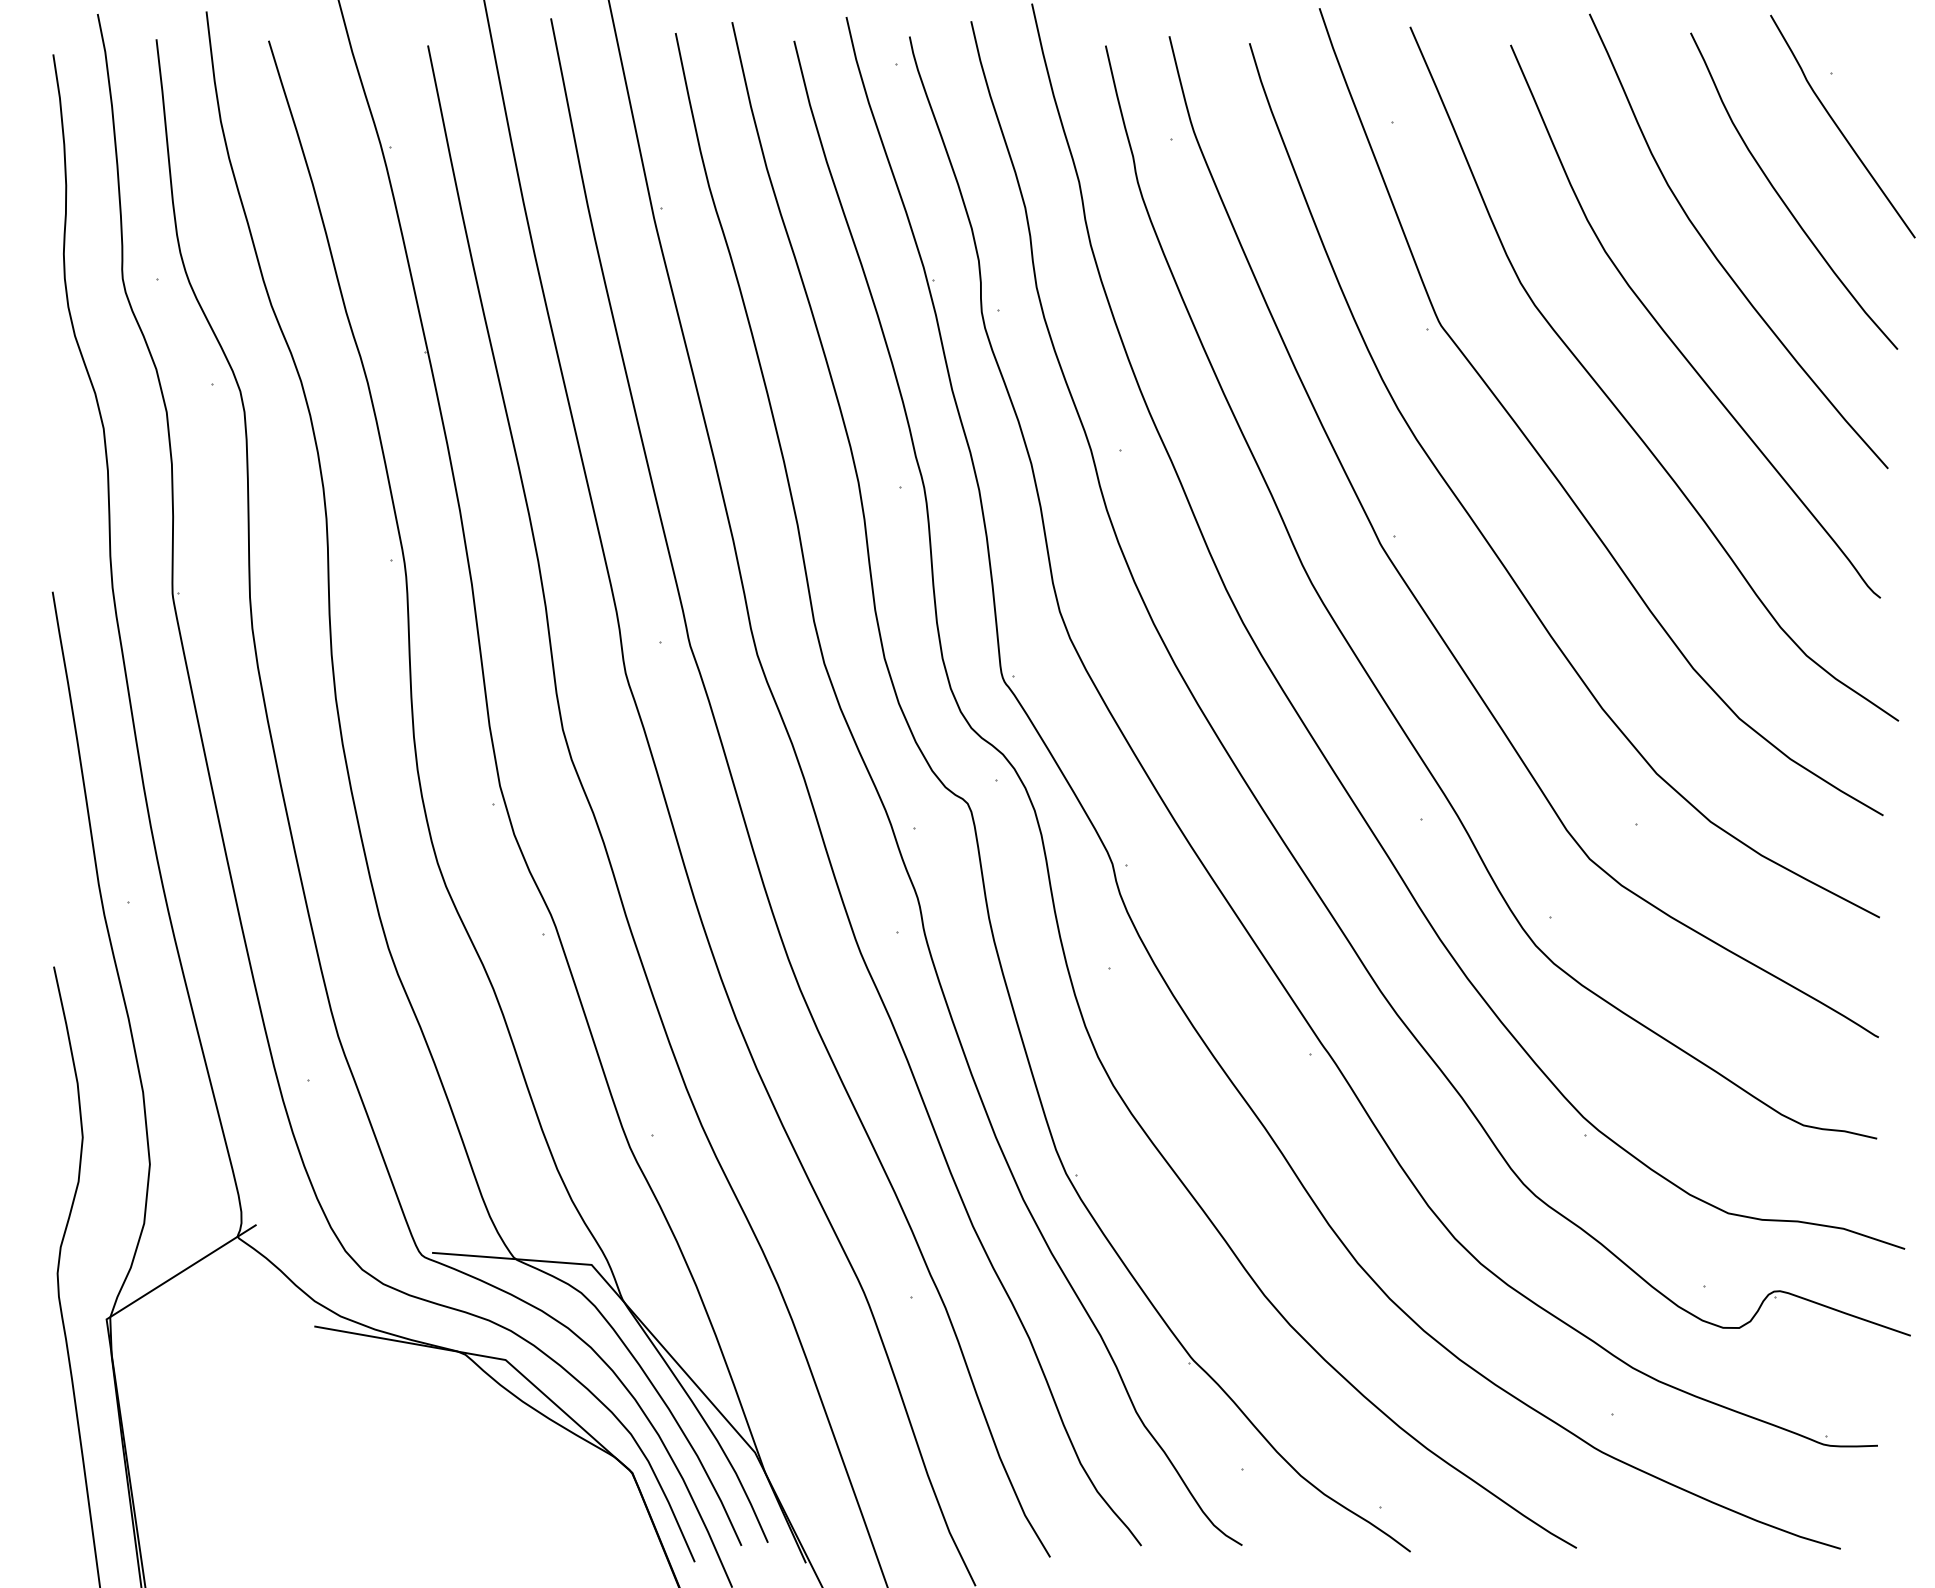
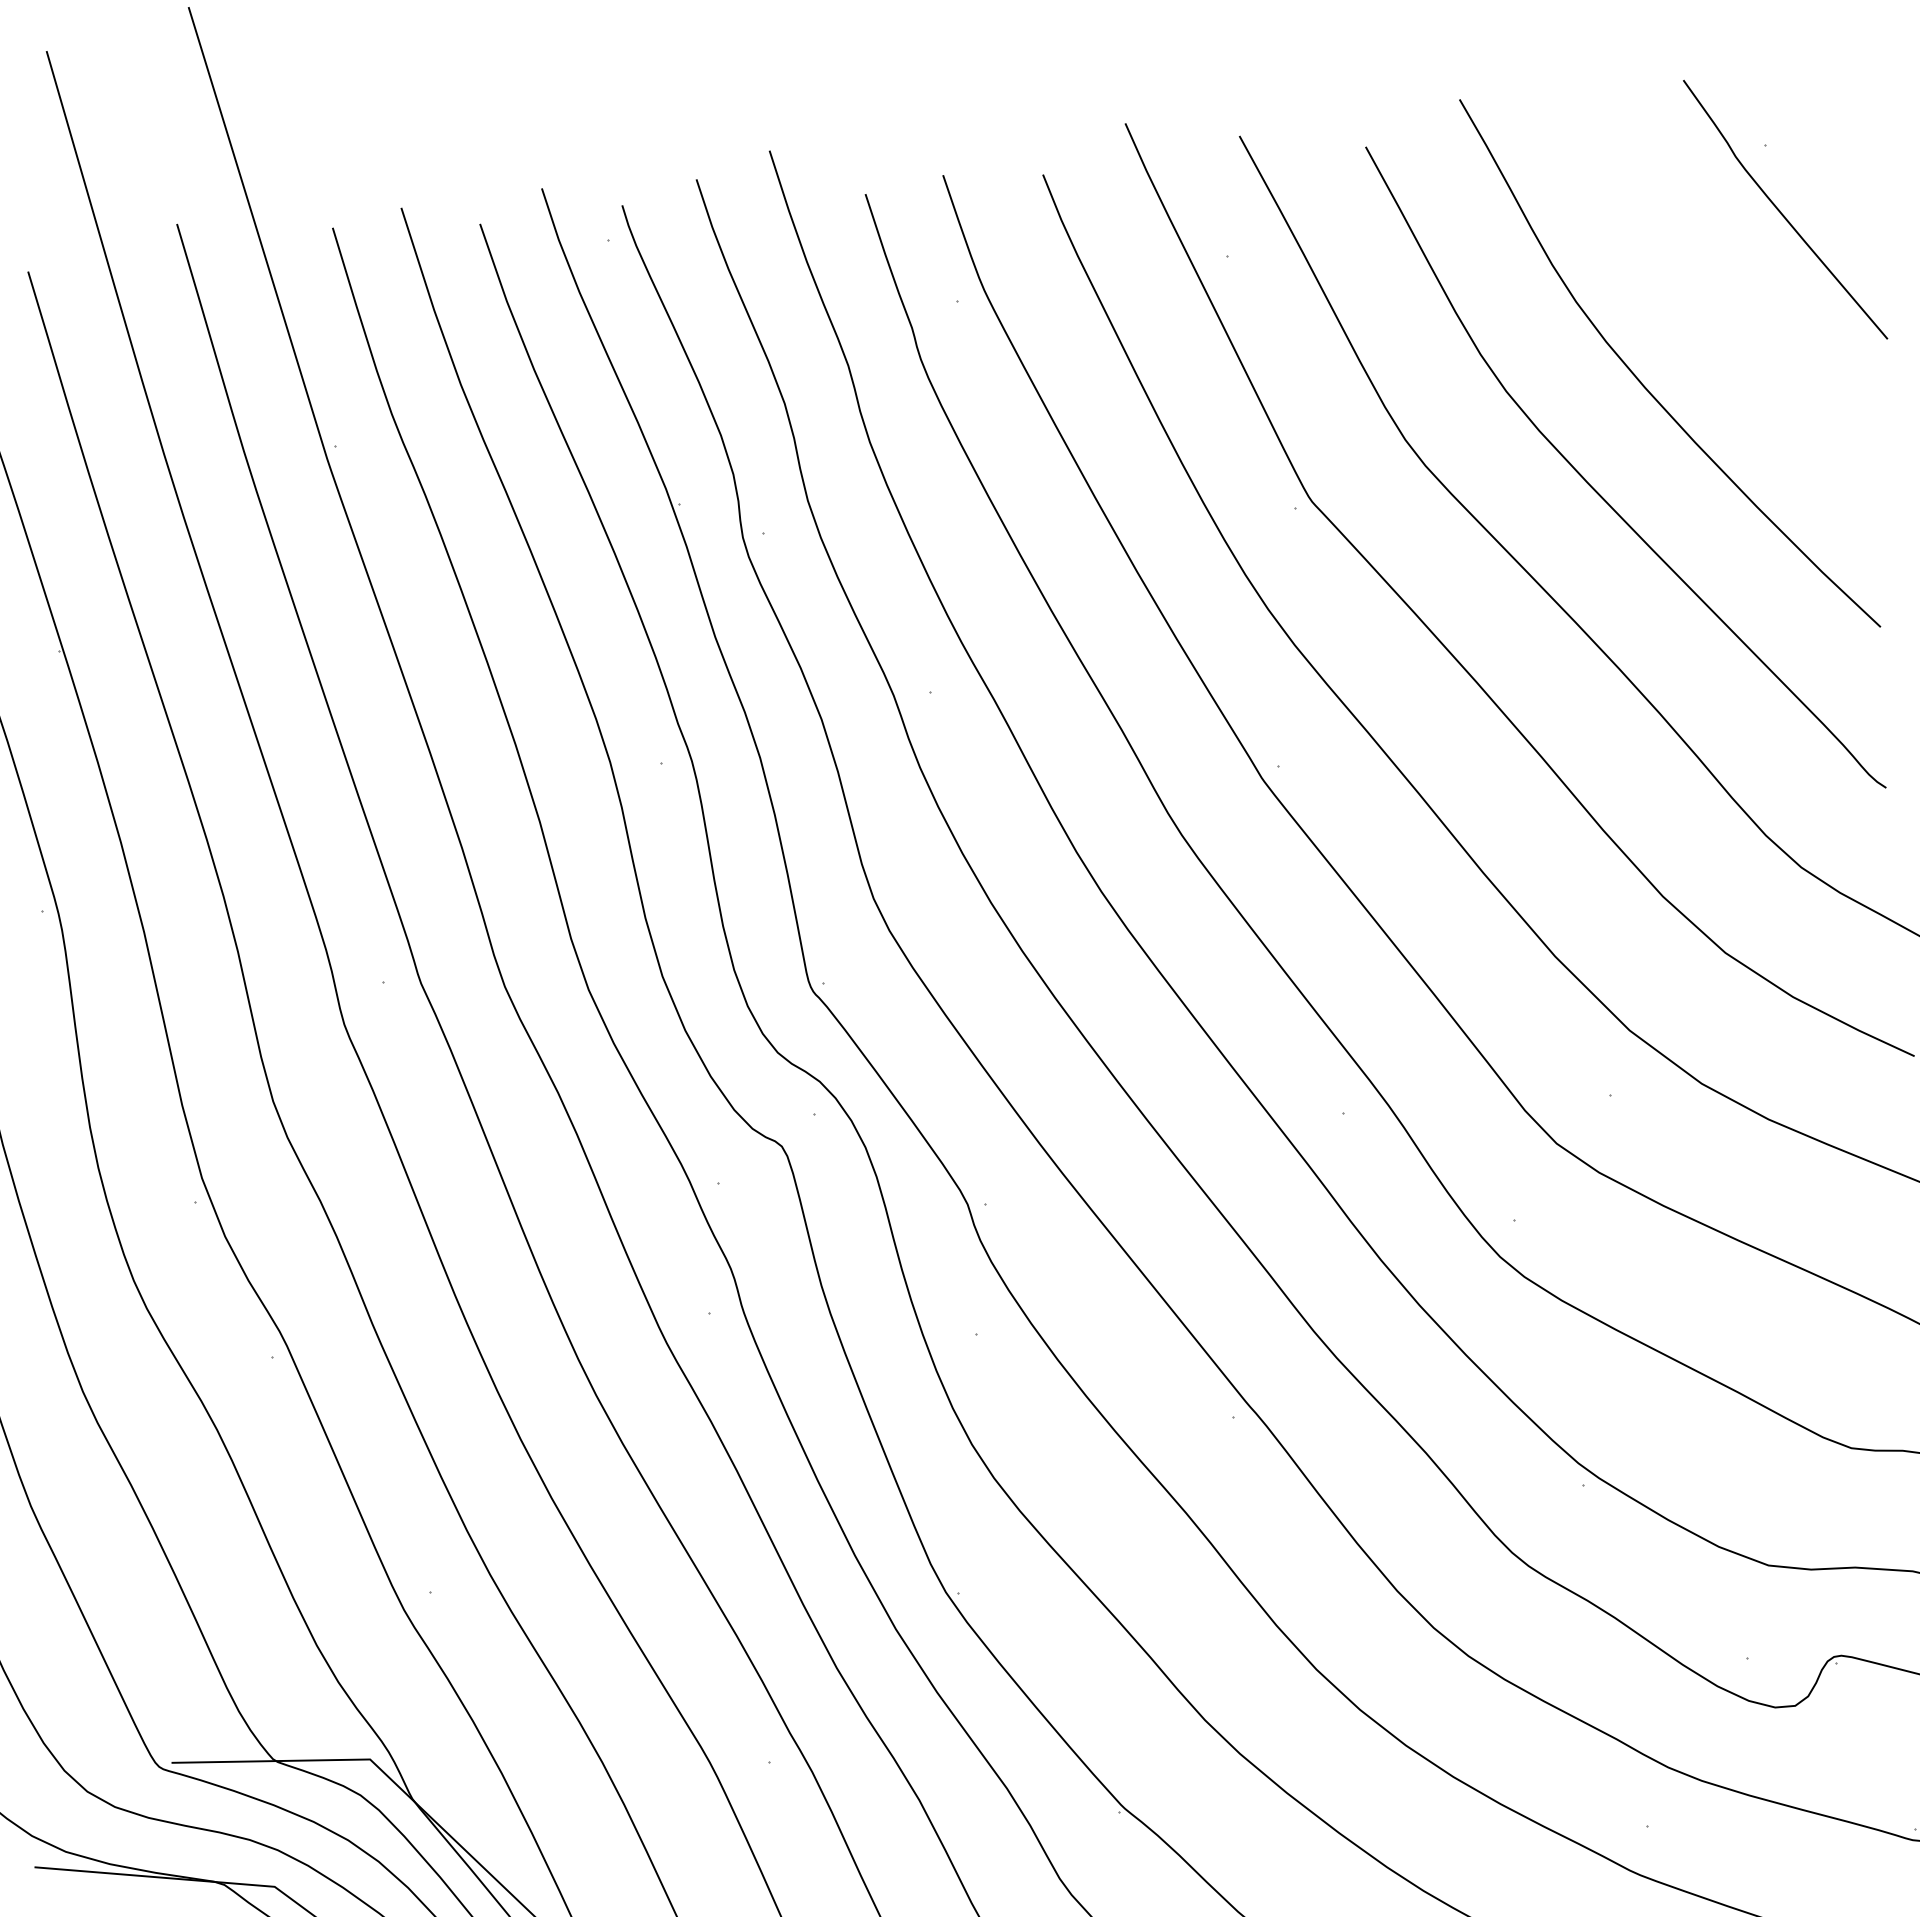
curve: (1782, 198) -> (1719, 305), removed

